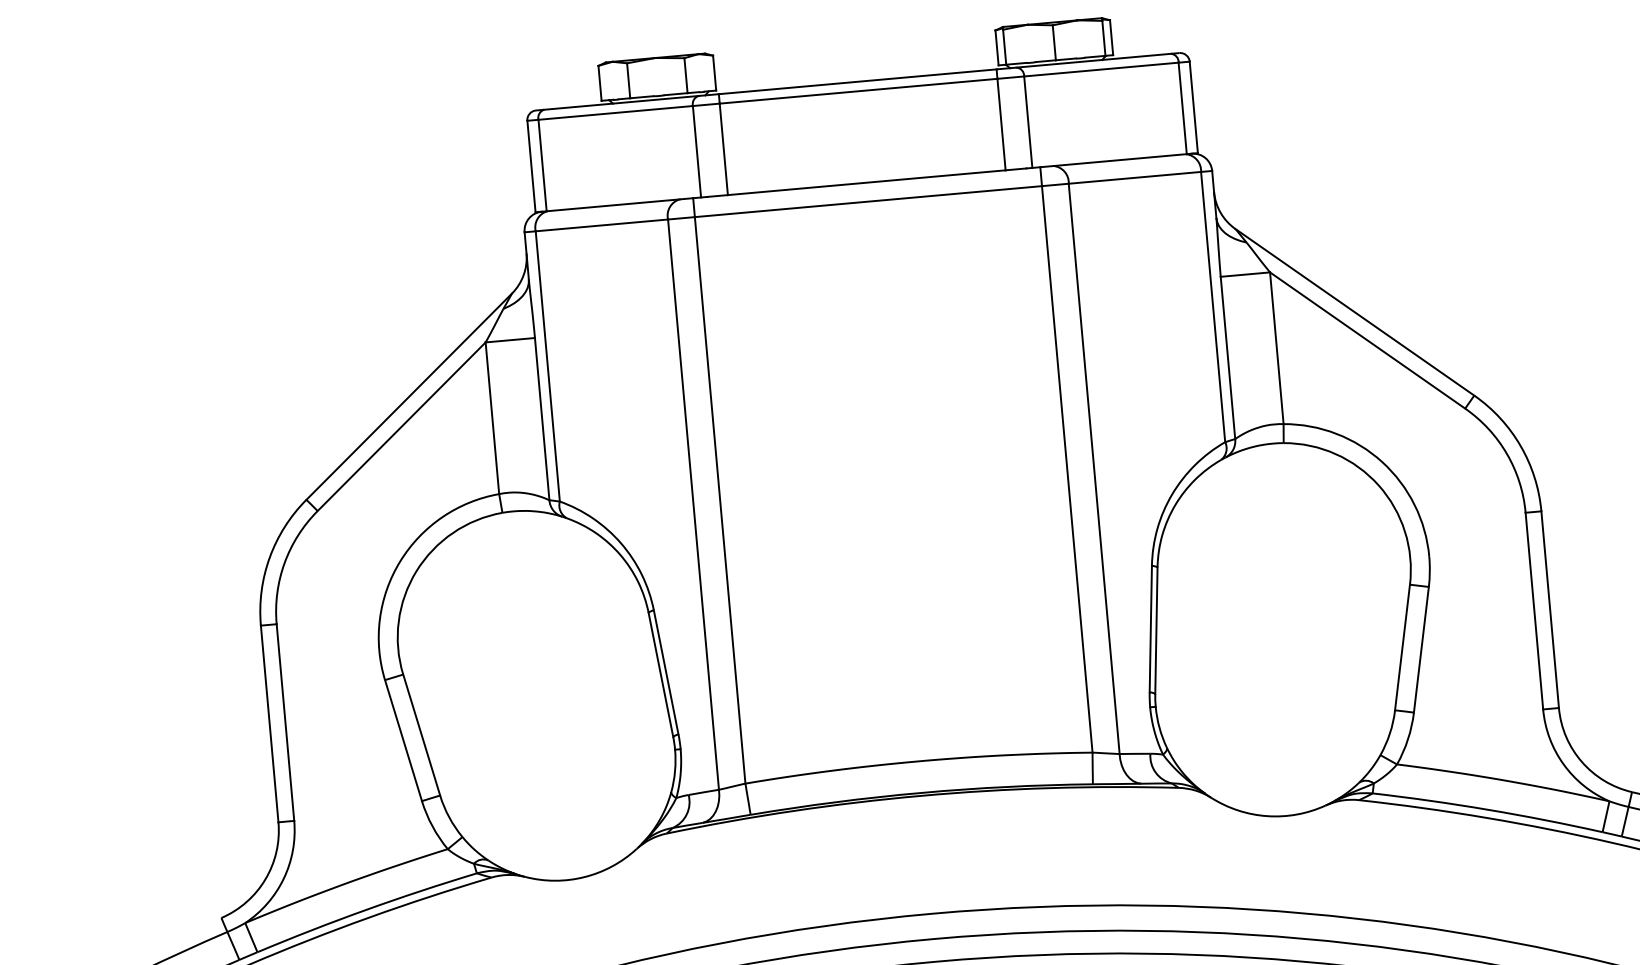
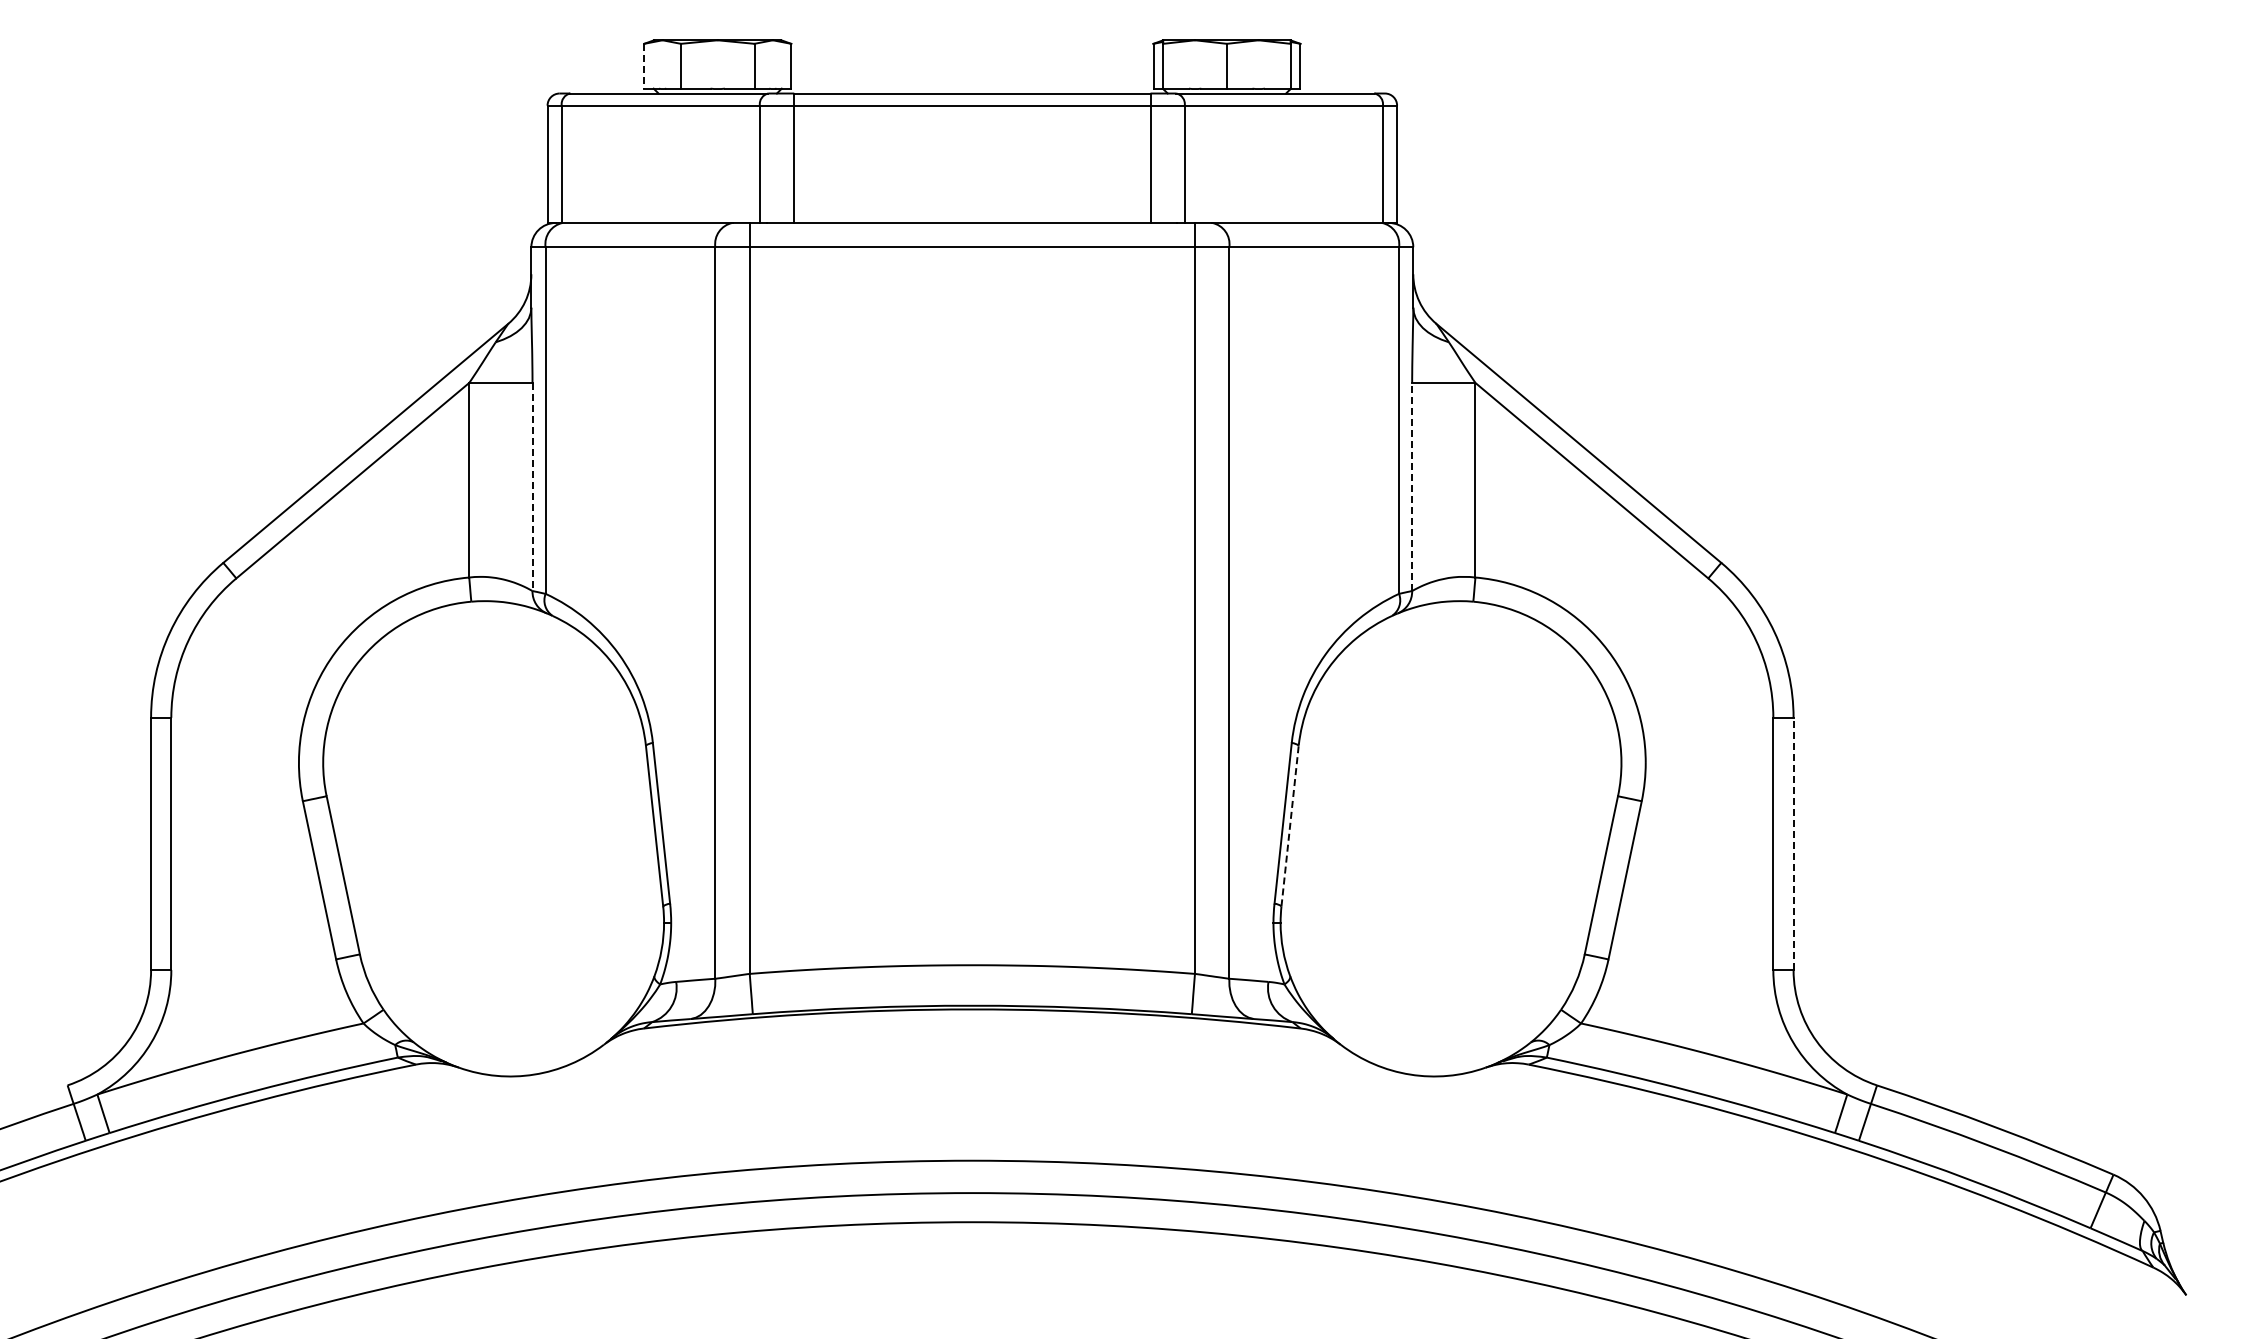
line: (600, 83) -> (644, 66), solid -> dashed
line: (1228, 357) -> (1412, 486), solid -> dashed
line: (542, 419) -> (532, 487), solid -> dashed
line: (1550, 609) -> (1793, 843), solid -> dashed
line: (1156, 631) -> (1290, 826), solid -> dashed

